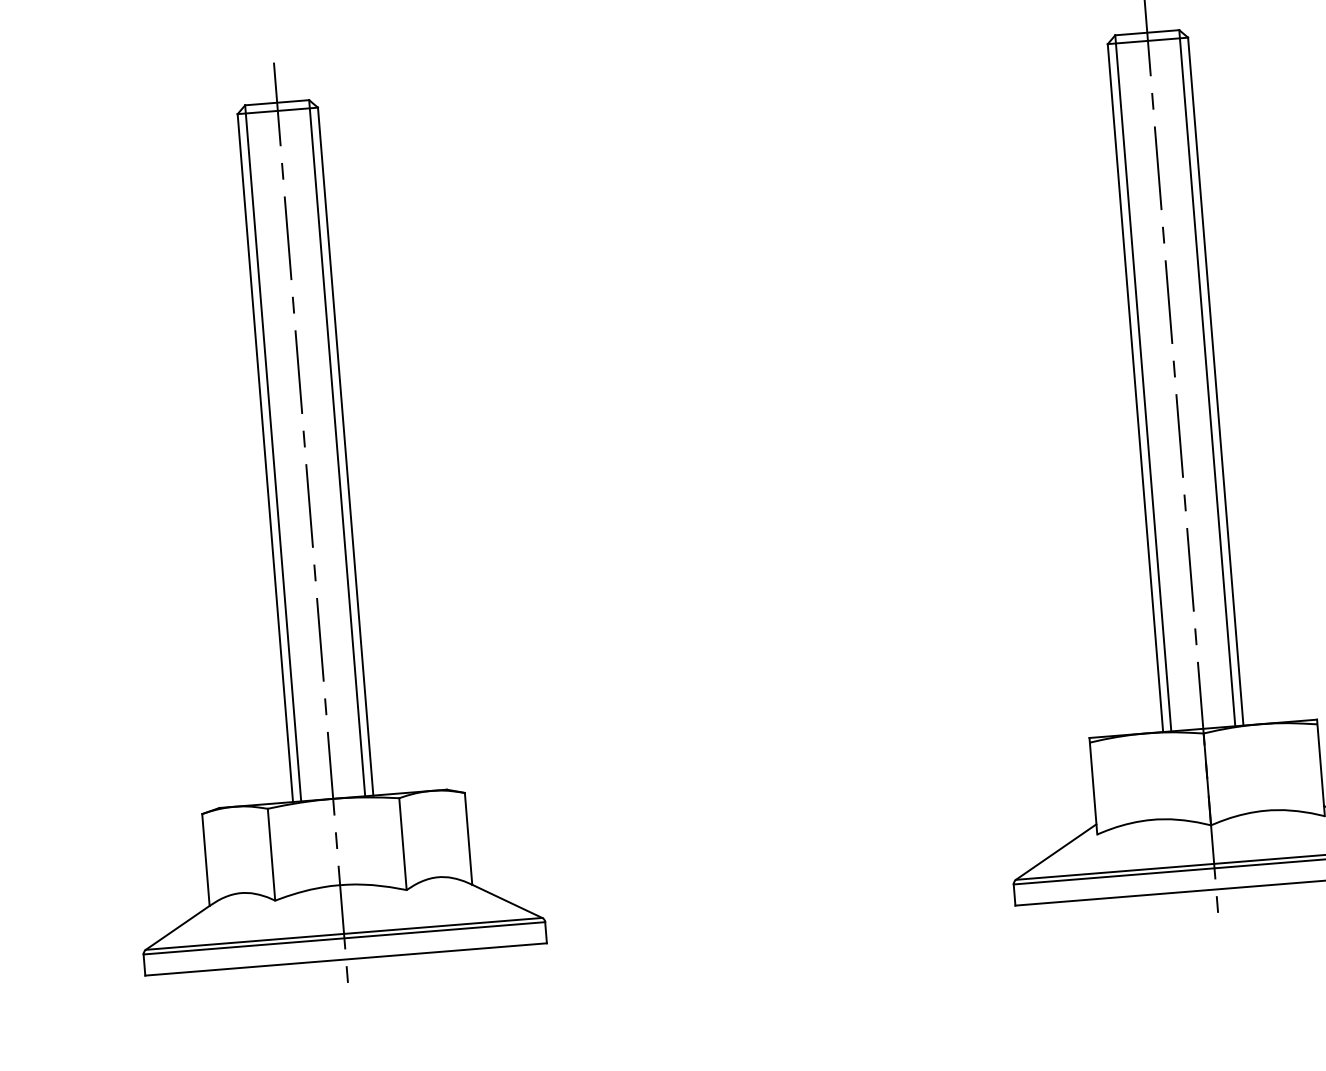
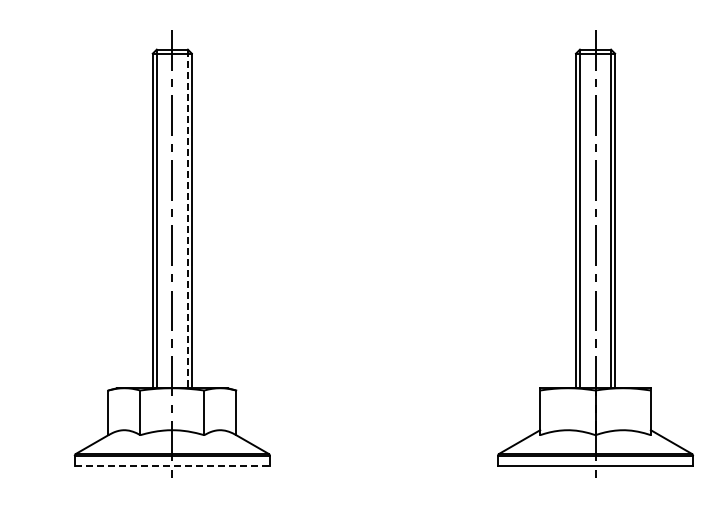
line: (336, 449) -> (187, 219), solid -> dashed
line: (346, 959) -> (172, 466), solid -> dashed

